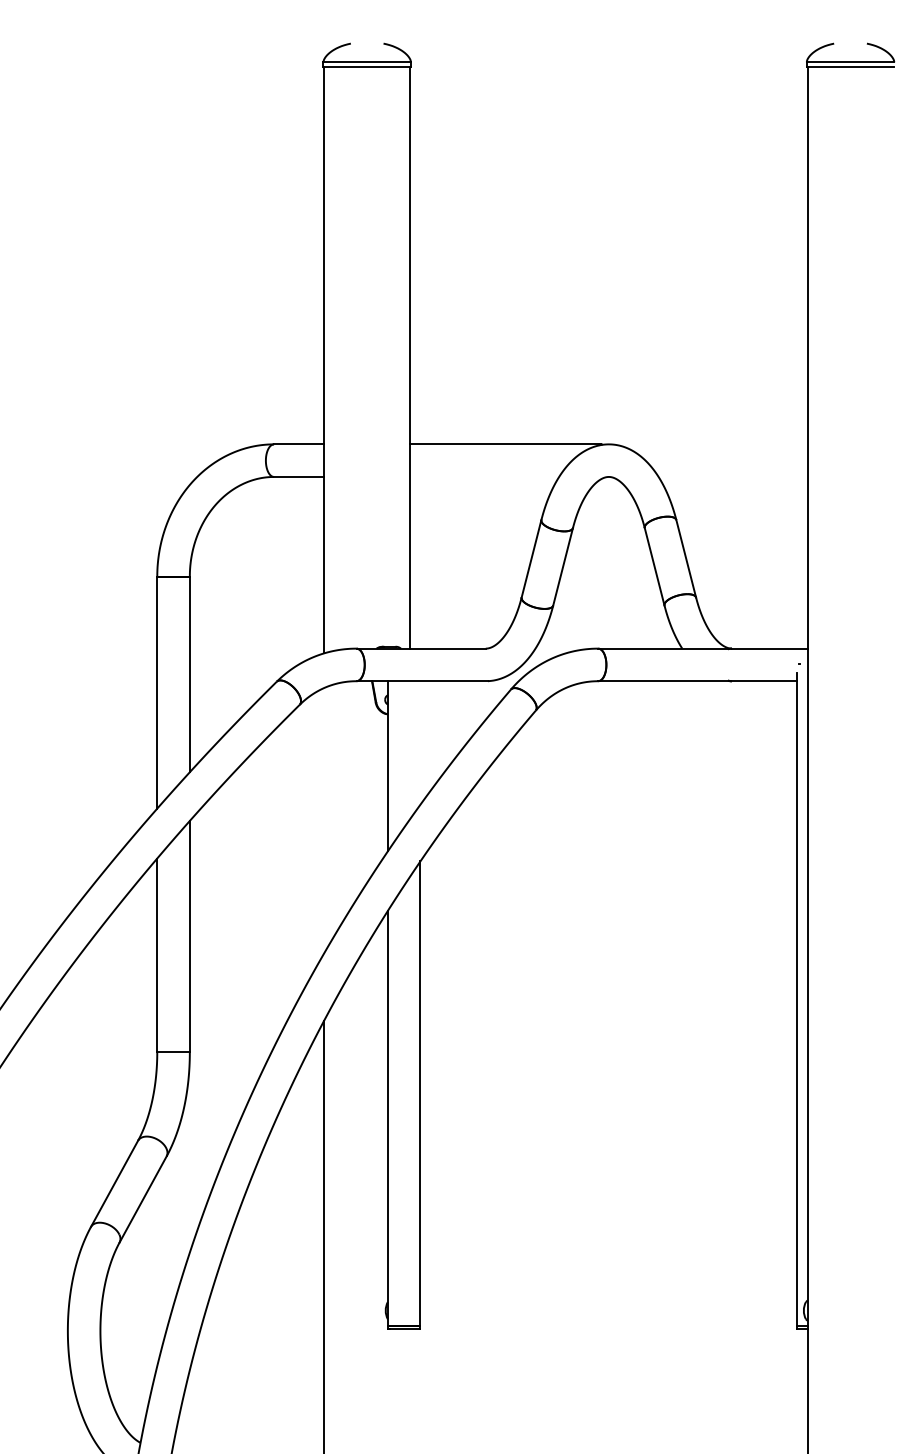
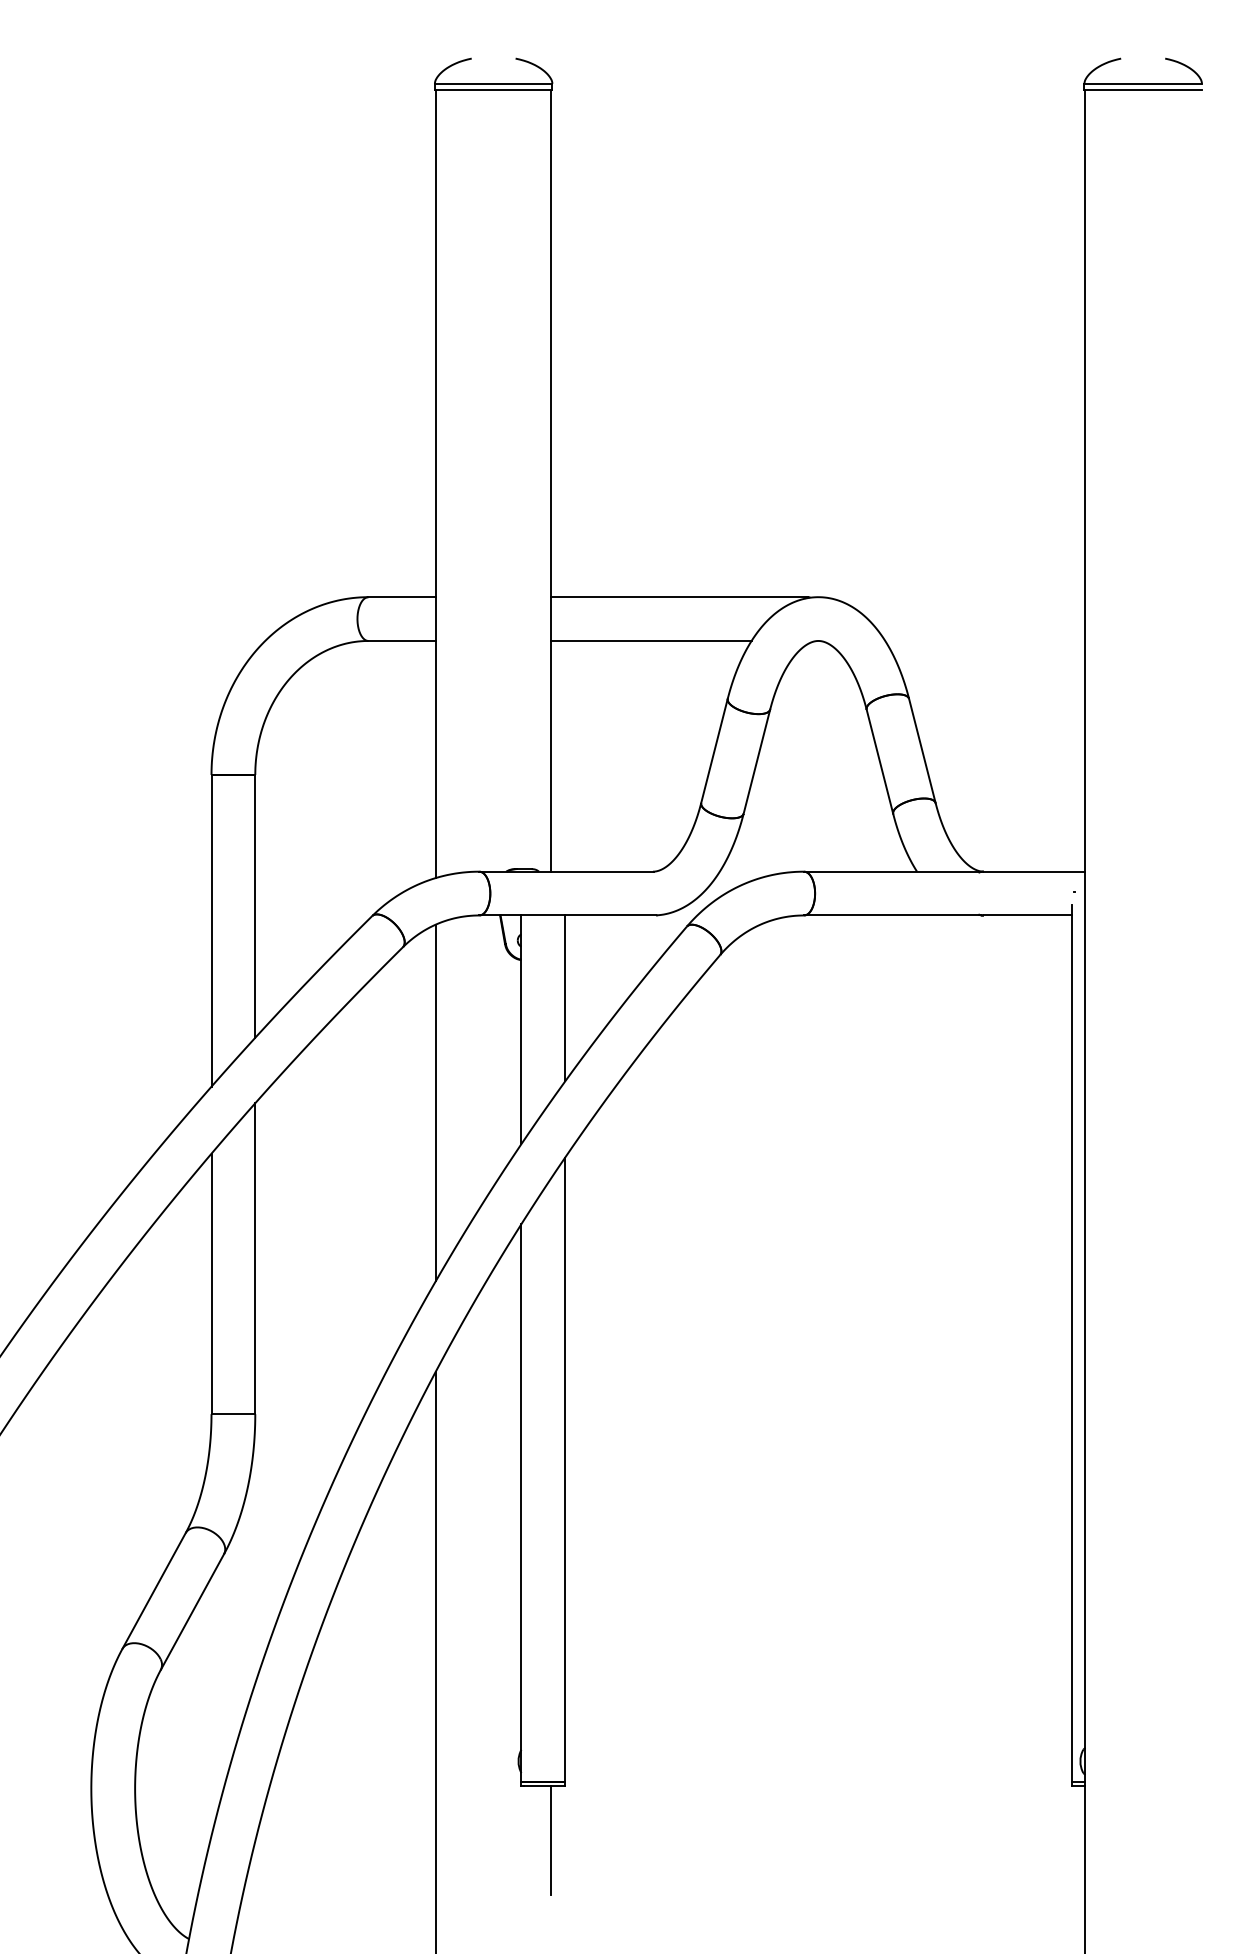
line: (484, 476) -> (651, 640), added
line: (420, 742) -> (565, 998), added
line: (323, 820) -> (435, 1102), added
line: (410, 1369) -> (551, 1840), added

